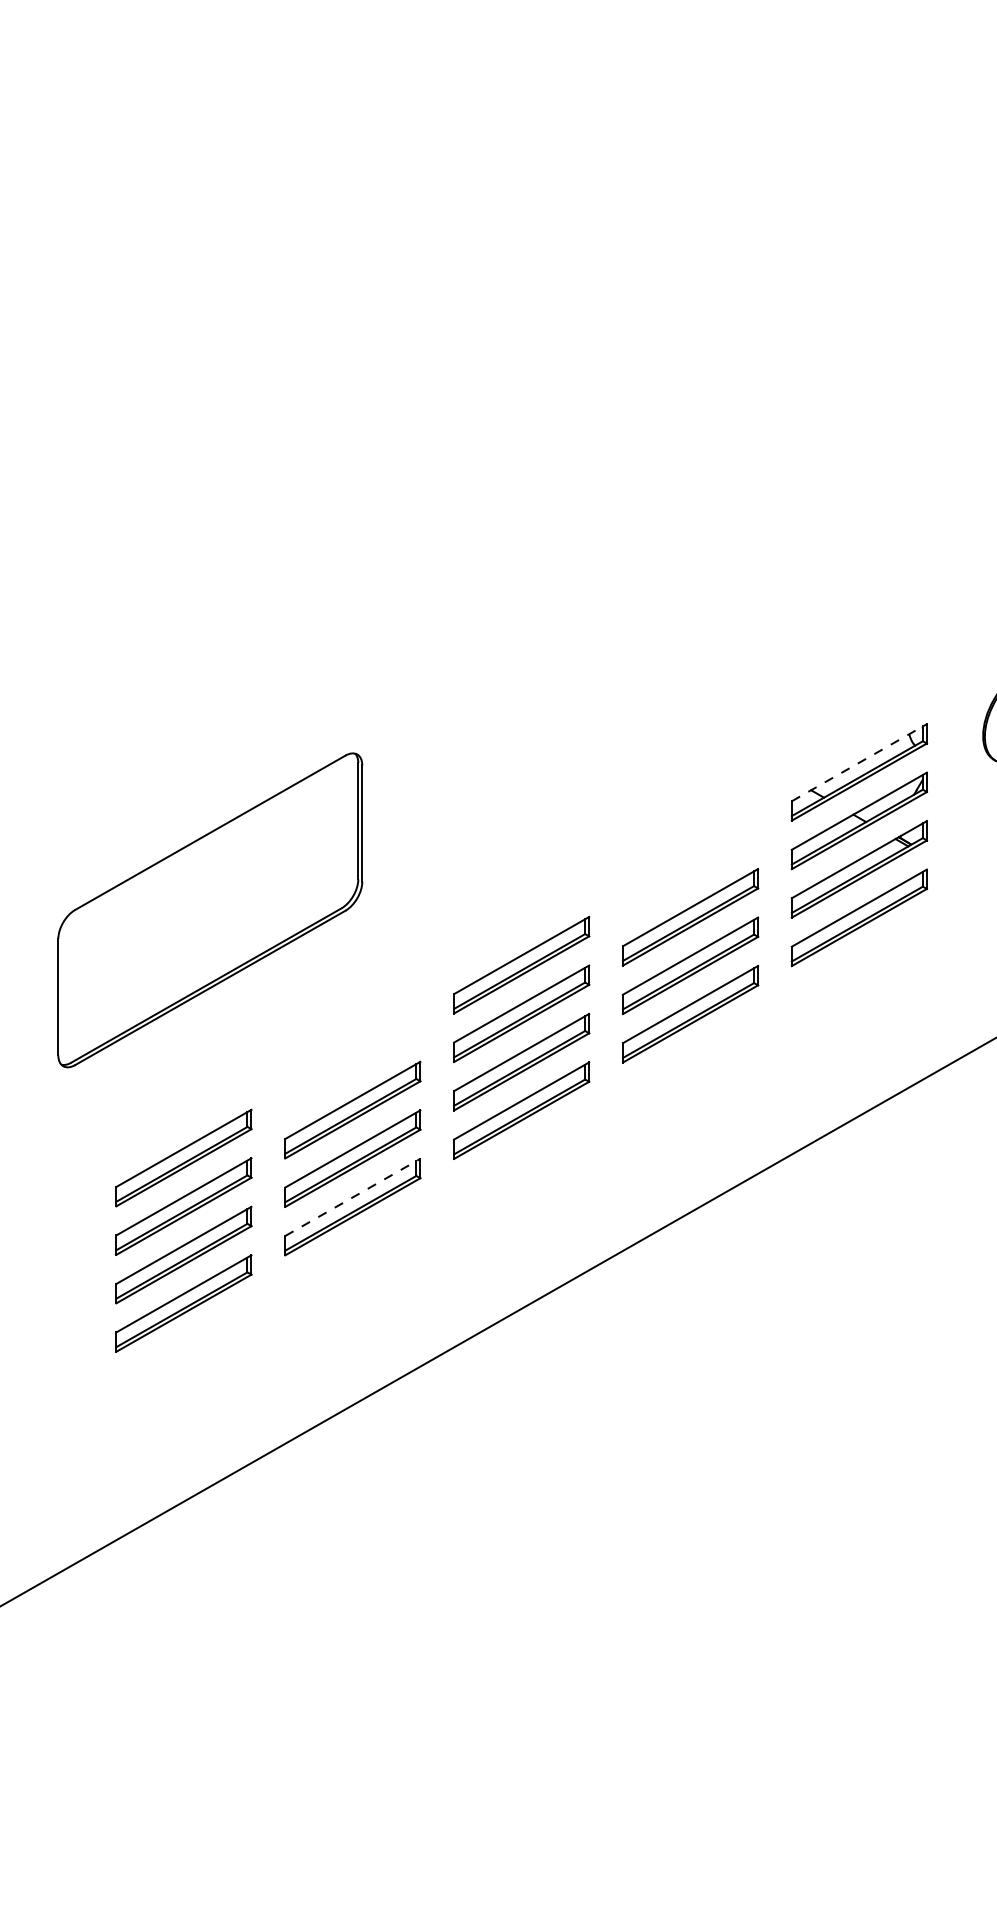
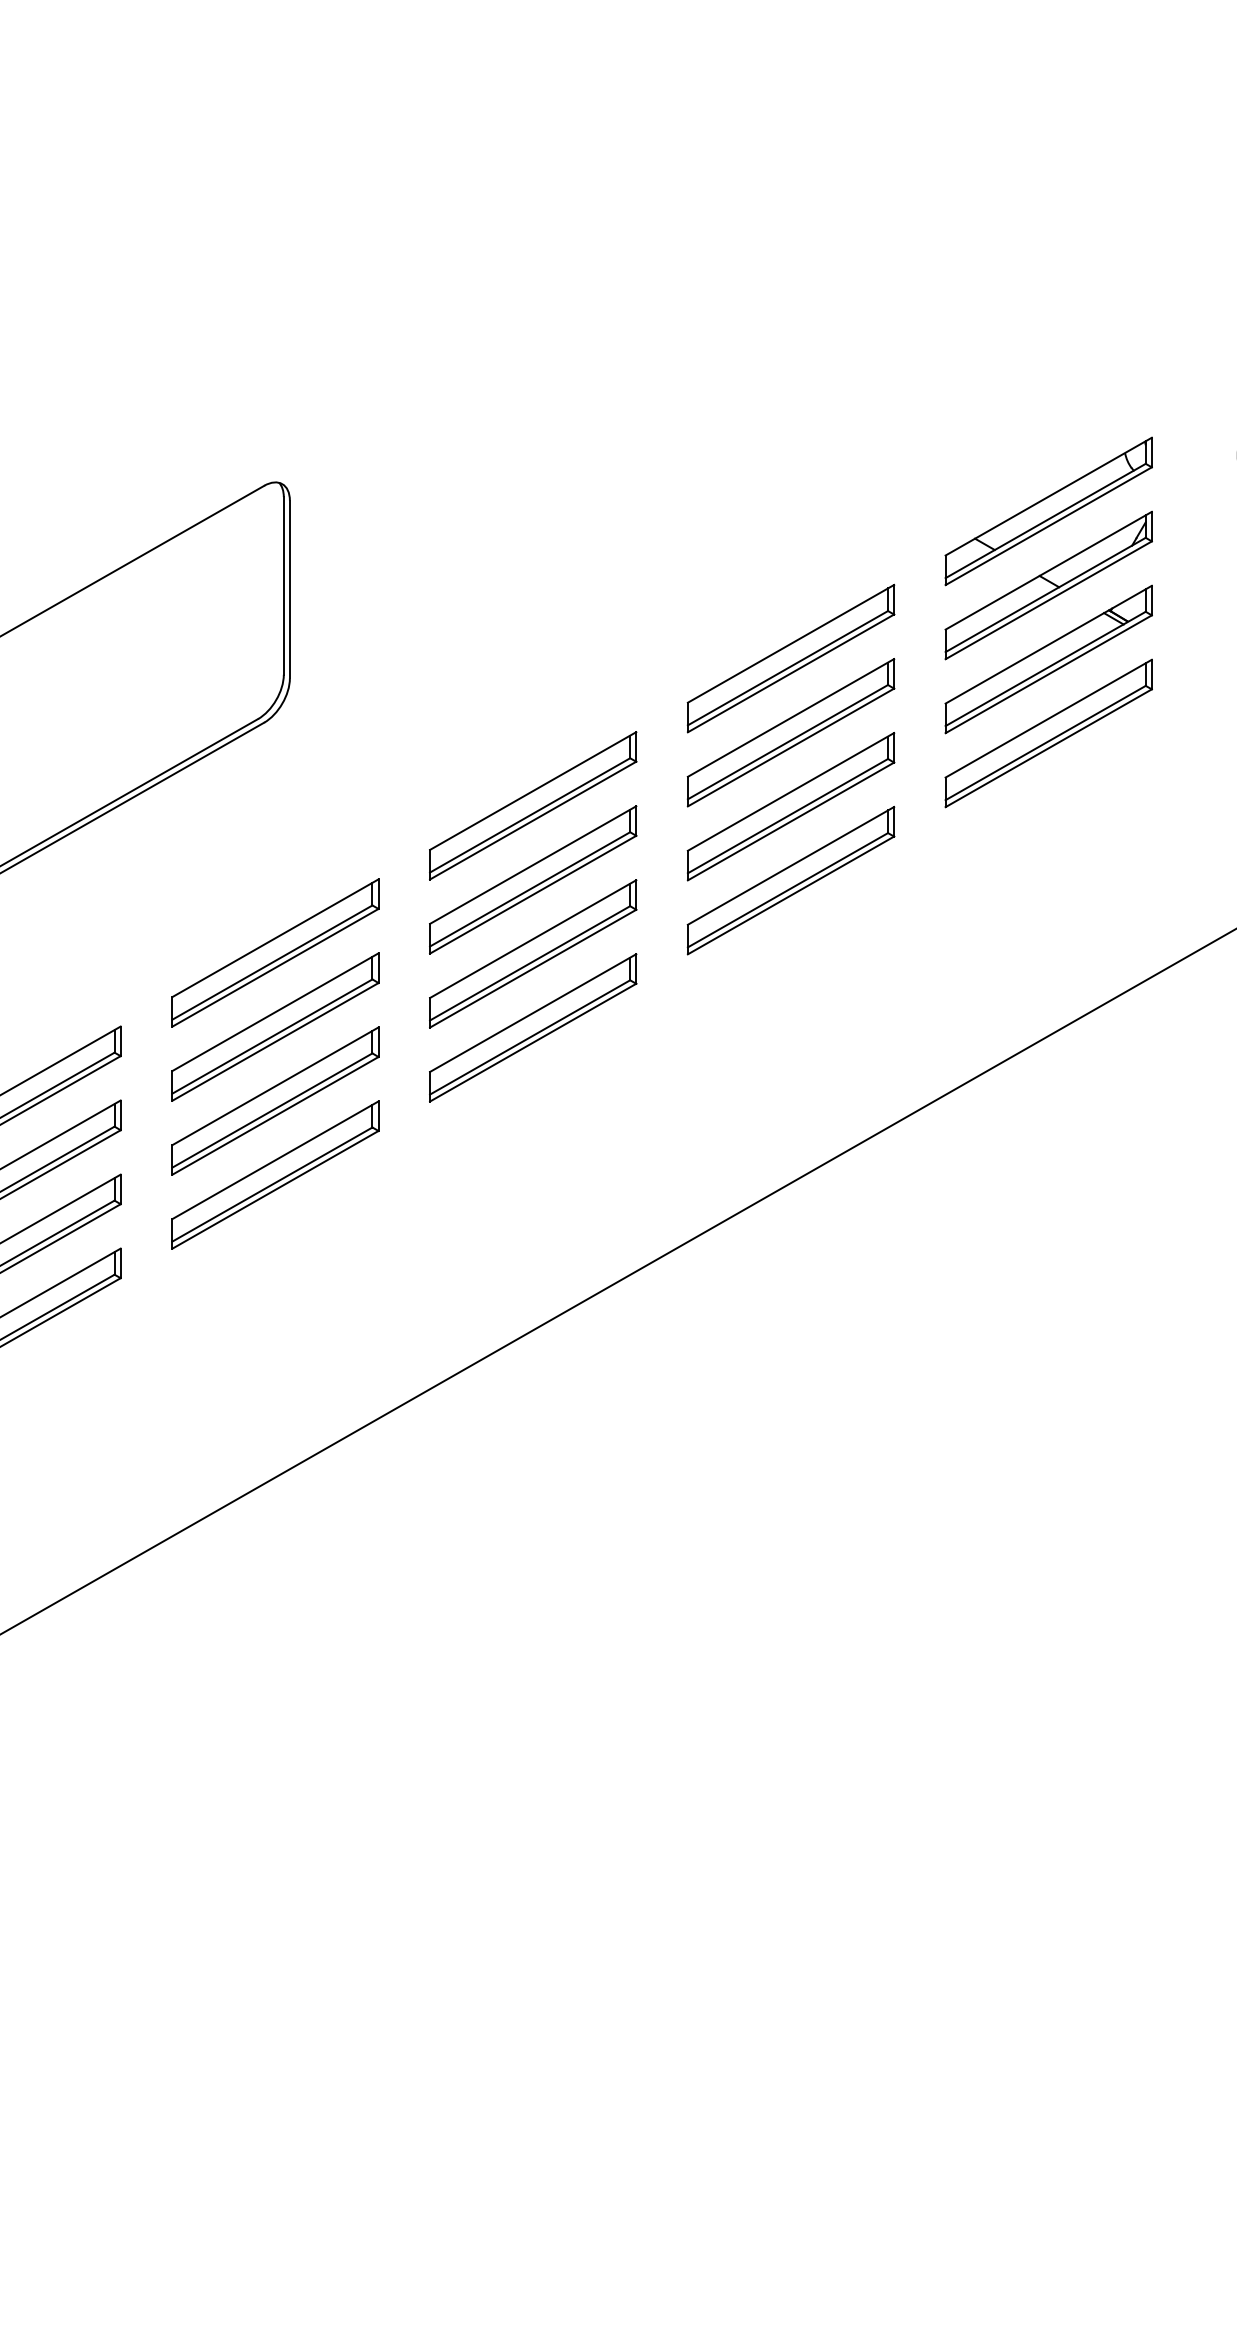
line: (859, 762) -> (1048, 496), dashed -> solid
part: (690, 868) -> (790, 658), added
part: (352, 1061) -> (274, 952), added
line: (352, 1197) -> (274, 1160), dashed -> solid

